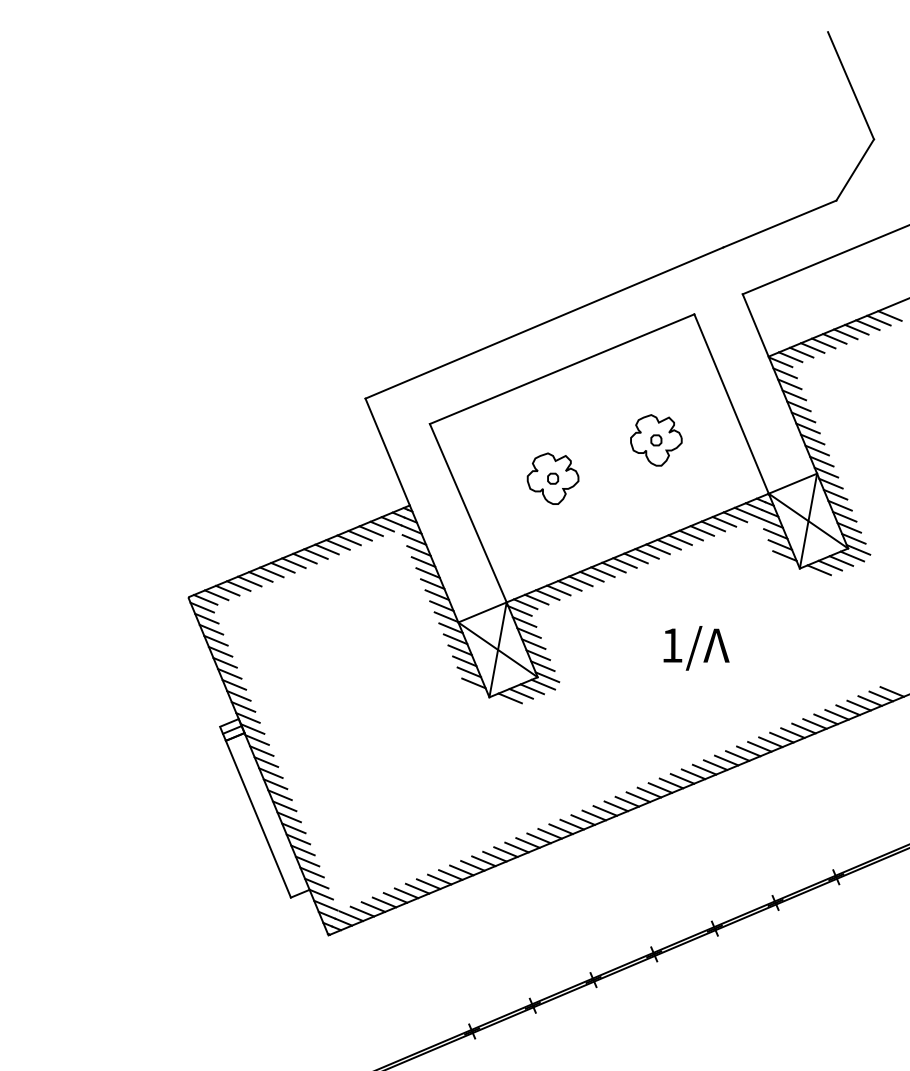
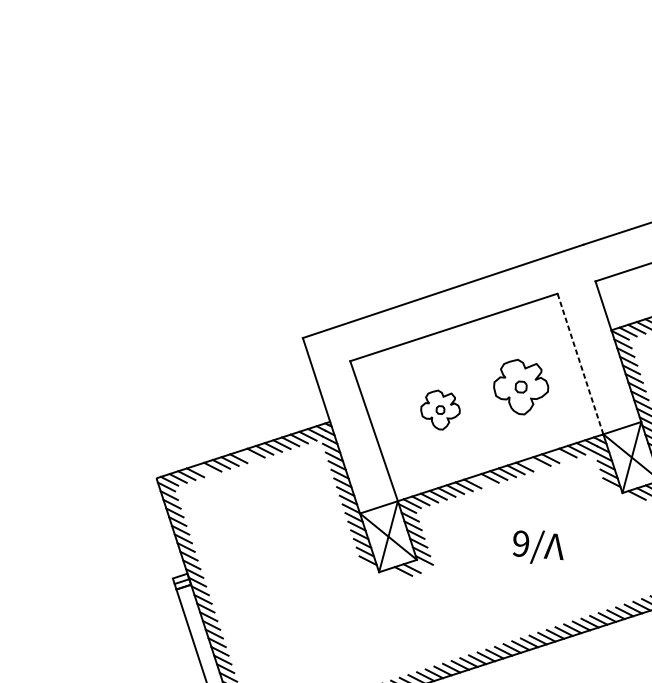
line: (731, 403) -> (580, 363), solid -> dashed
part: (656, 440) -> (521, 387), size x1.4
line: (713, 526) -> (559, 455), removed
line: (679, 540) -> (532, 464), removed
line: (304, 558) -> (247, 455), removed
line: (613, 567) -> (481, 481), removed
line: (249, 581) -> (203, 469), removed
text: (671, 645) -> (520, 543), 1/ -> 9/
line: (543, 684) -> (420, 565), removed
line: (509, 698) -> (394, 574), removed

